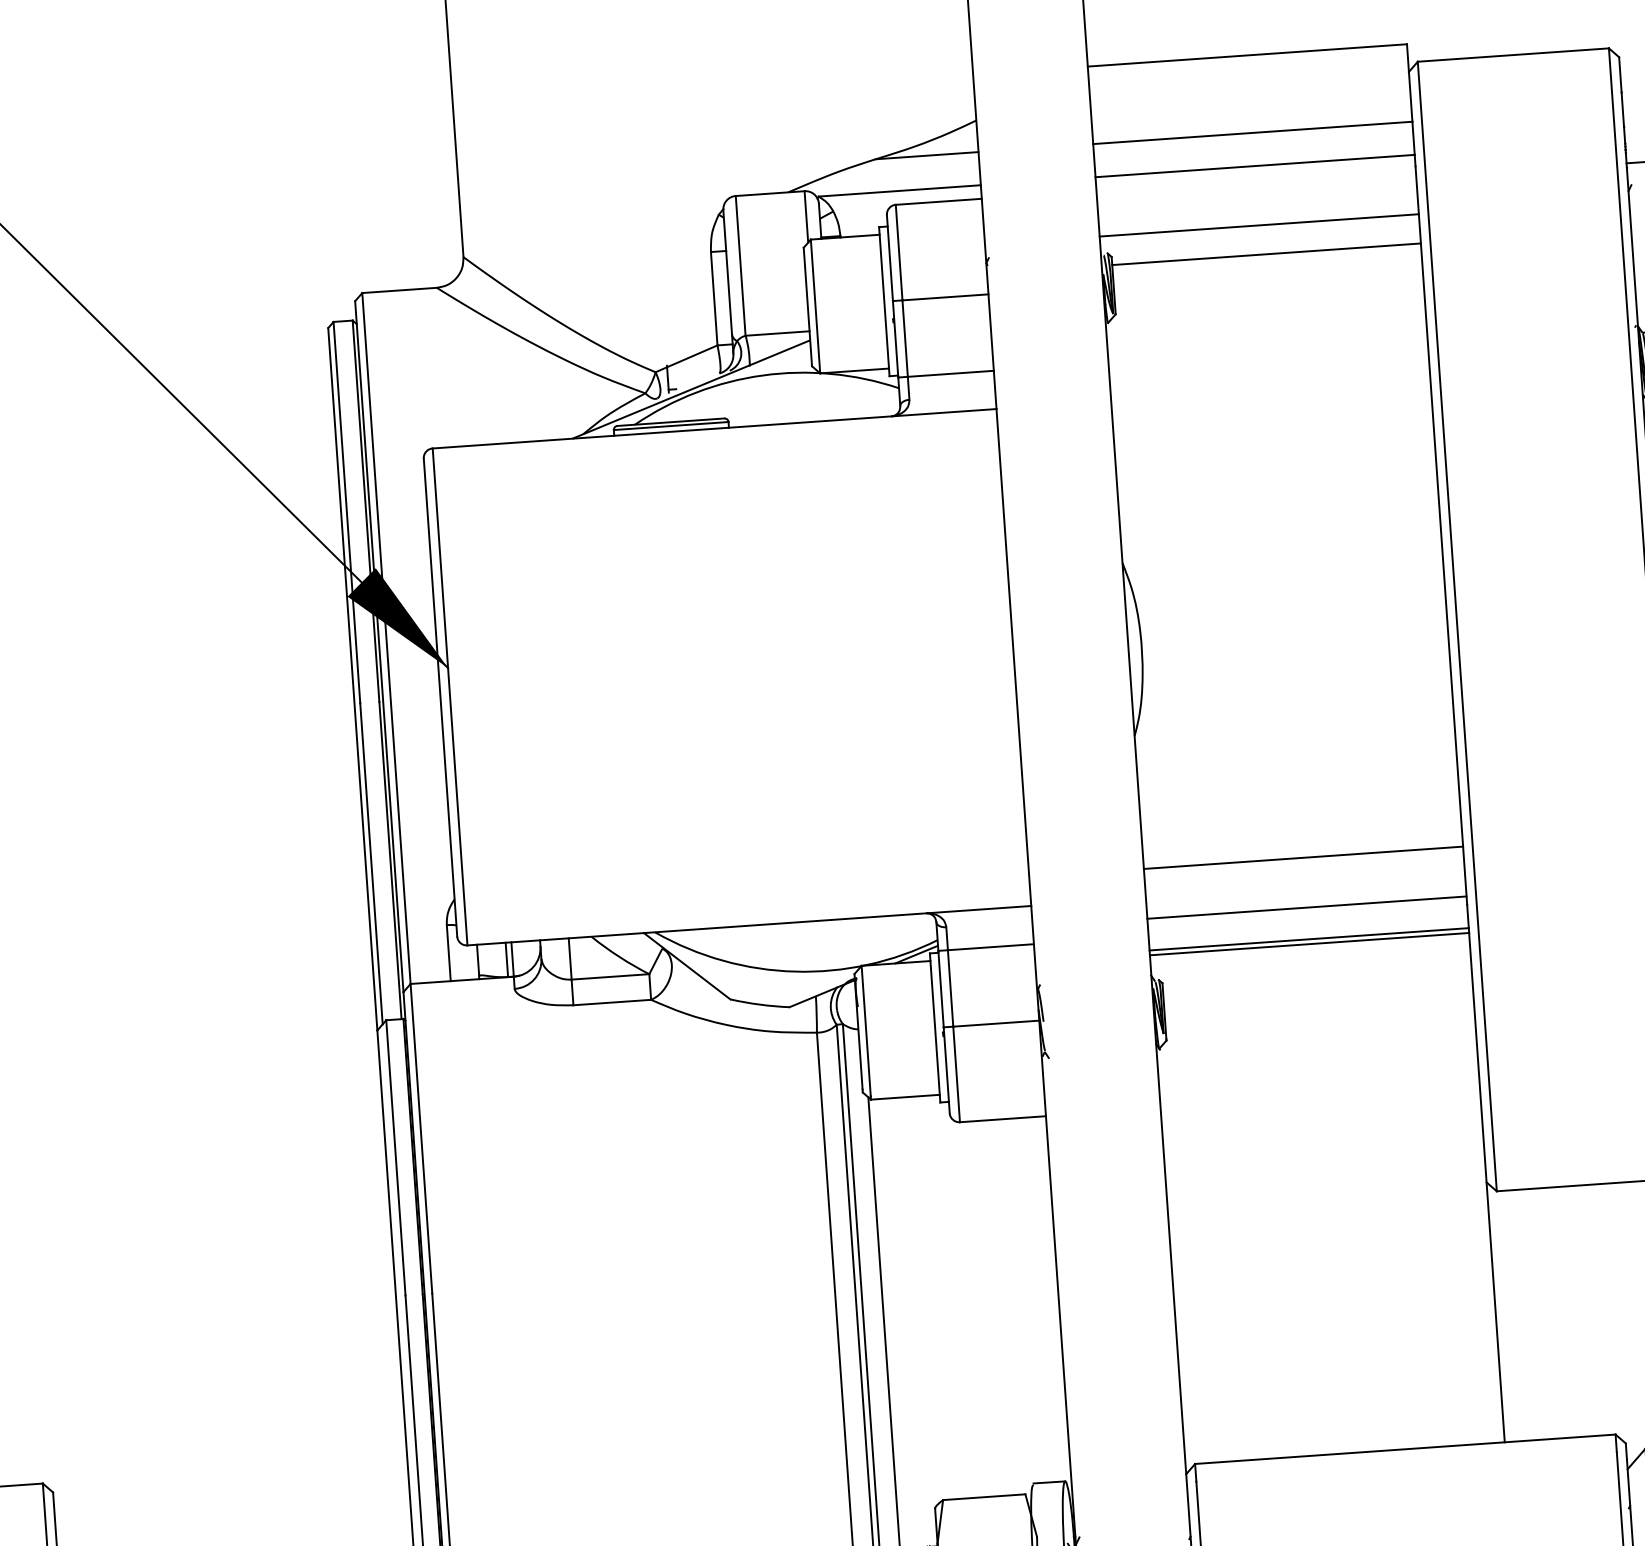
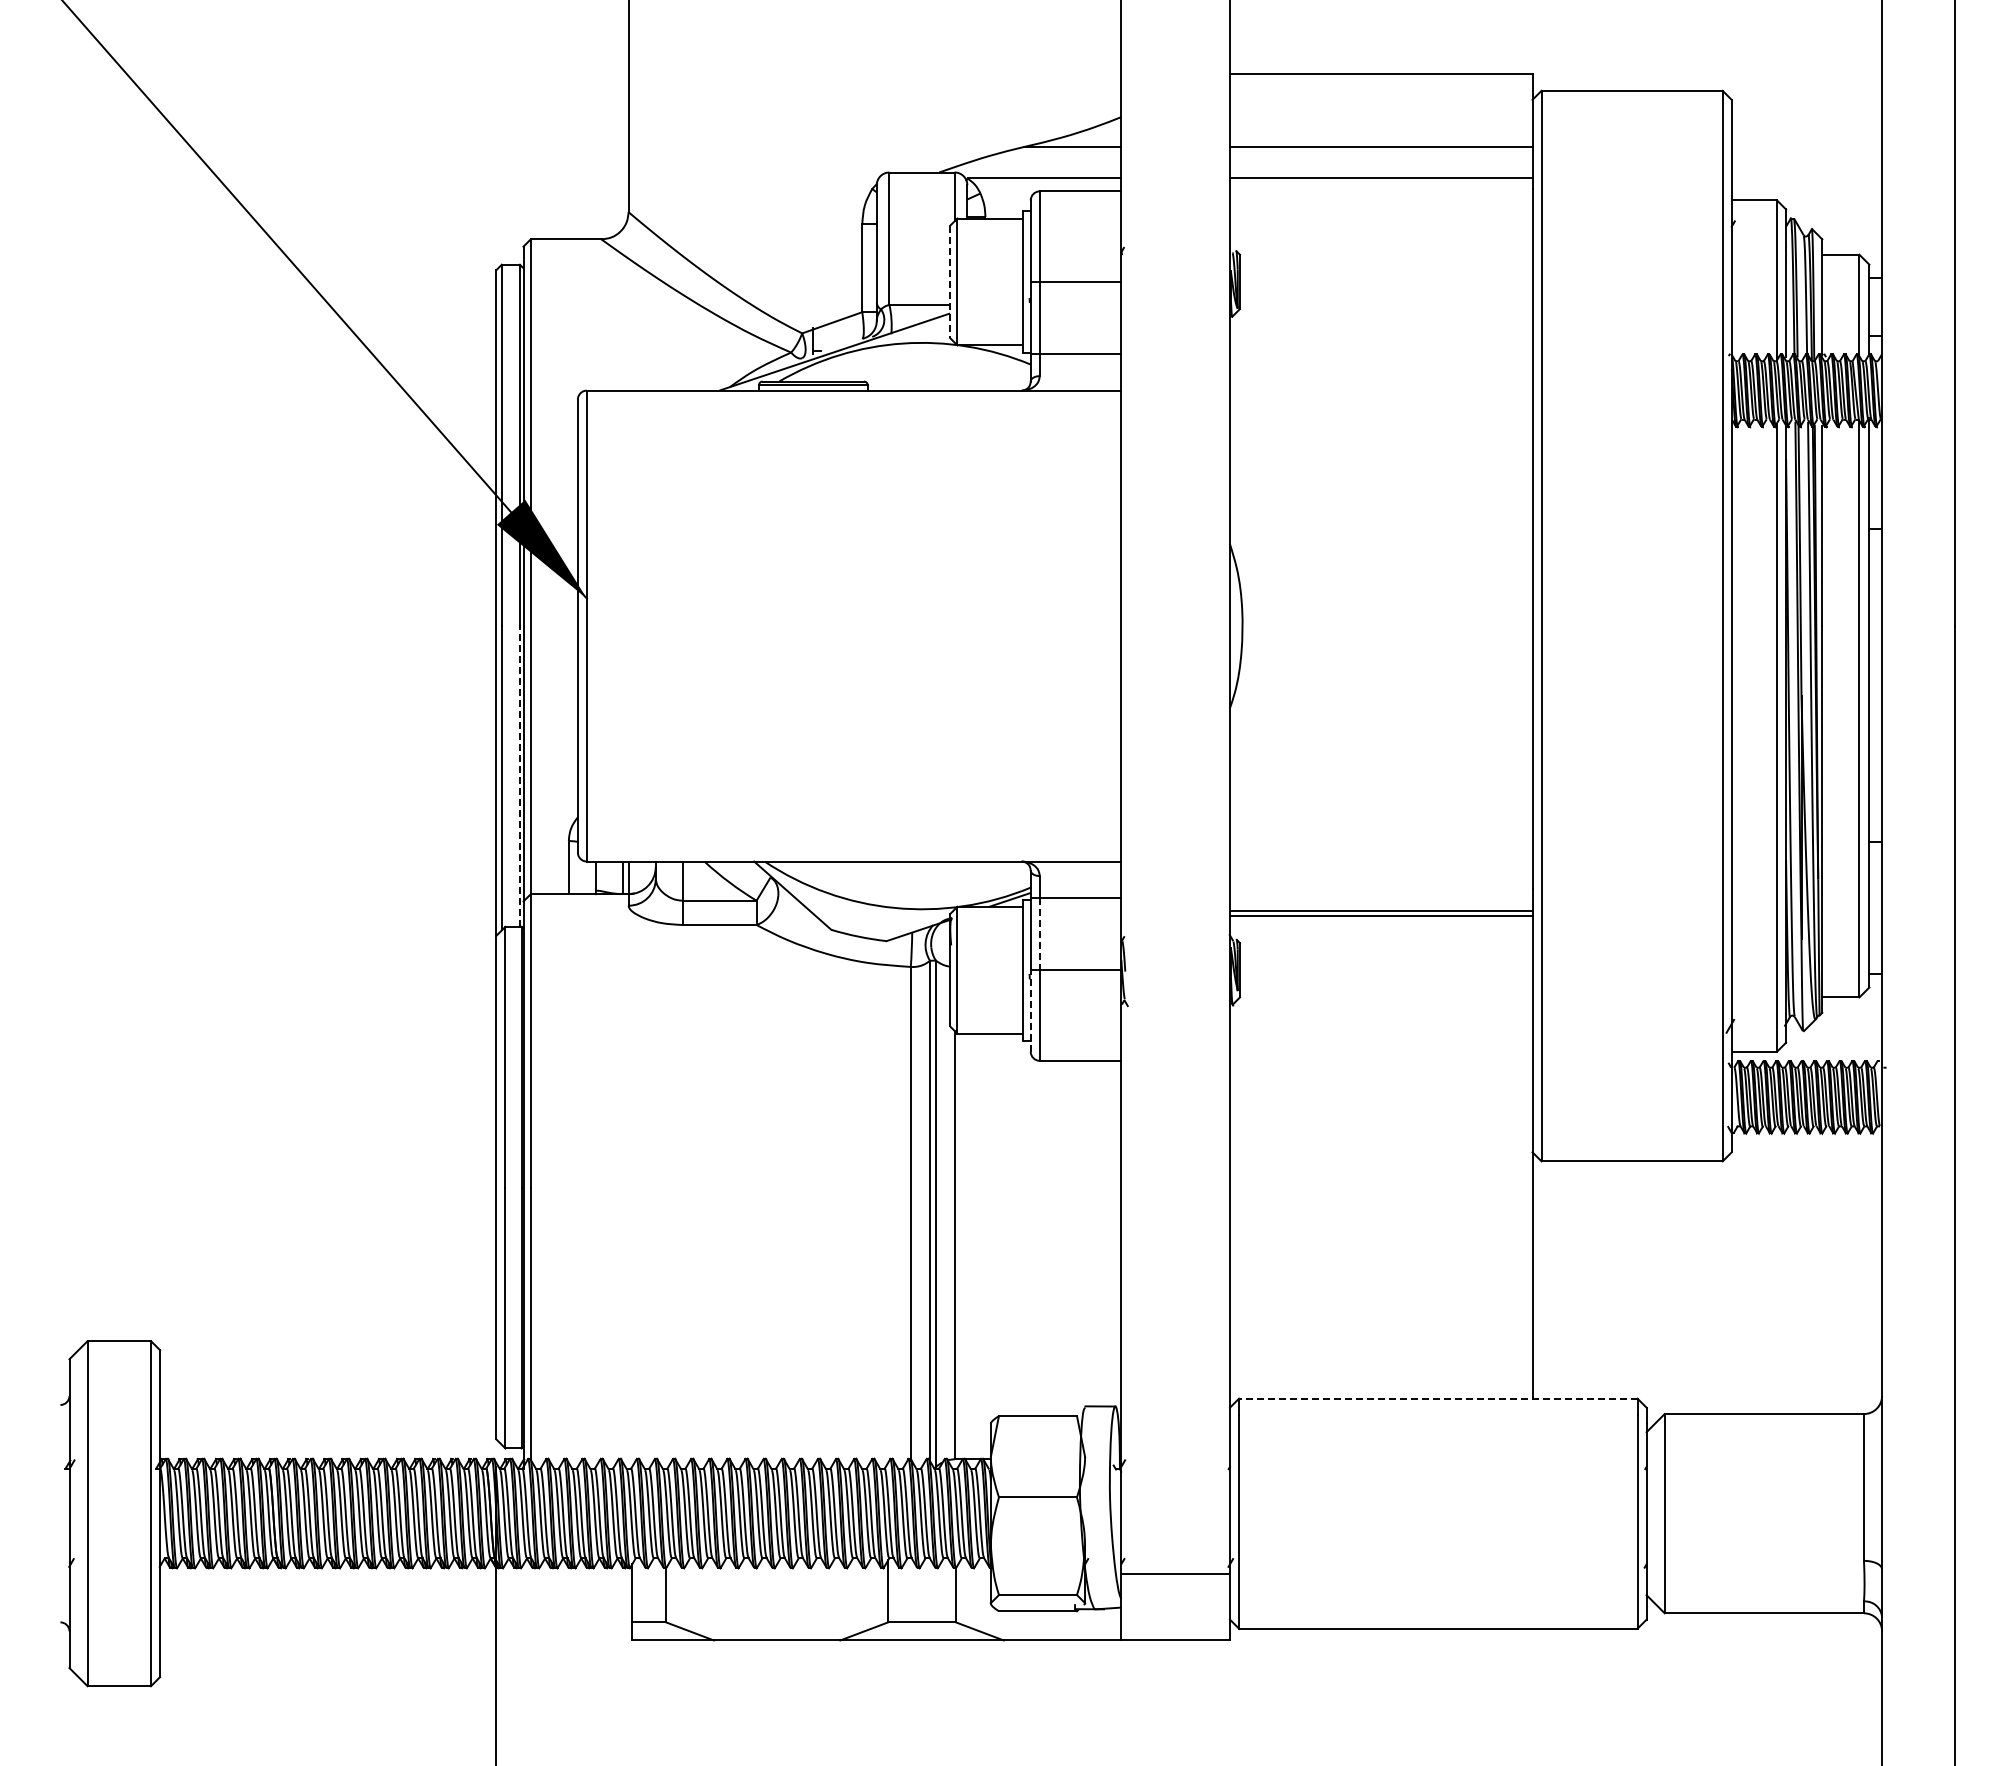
line: (1258, 225) -> (1380, 234), removed
line: (1265, 254) -> (1385, 262), removed
line: (808, 307) -> (950, 282), solid -> dashed
line: (1302, 858) -> (1380, 834), removed
line: (389, 859) -> (519, 775), solid -> dashed
line: (1306, 907) -> (1380, 881), removed
line: (950, 988) -> (1039, 934), solid -> dashed
line: (946, 1070) -> (1030, 1011), solid -> dashed
line: (1404, 1449) -> (1437, 1398), solid -> dashed

